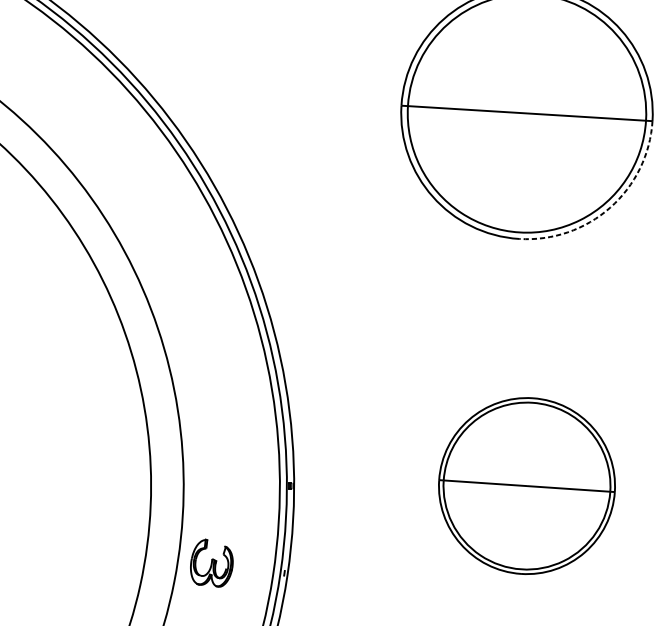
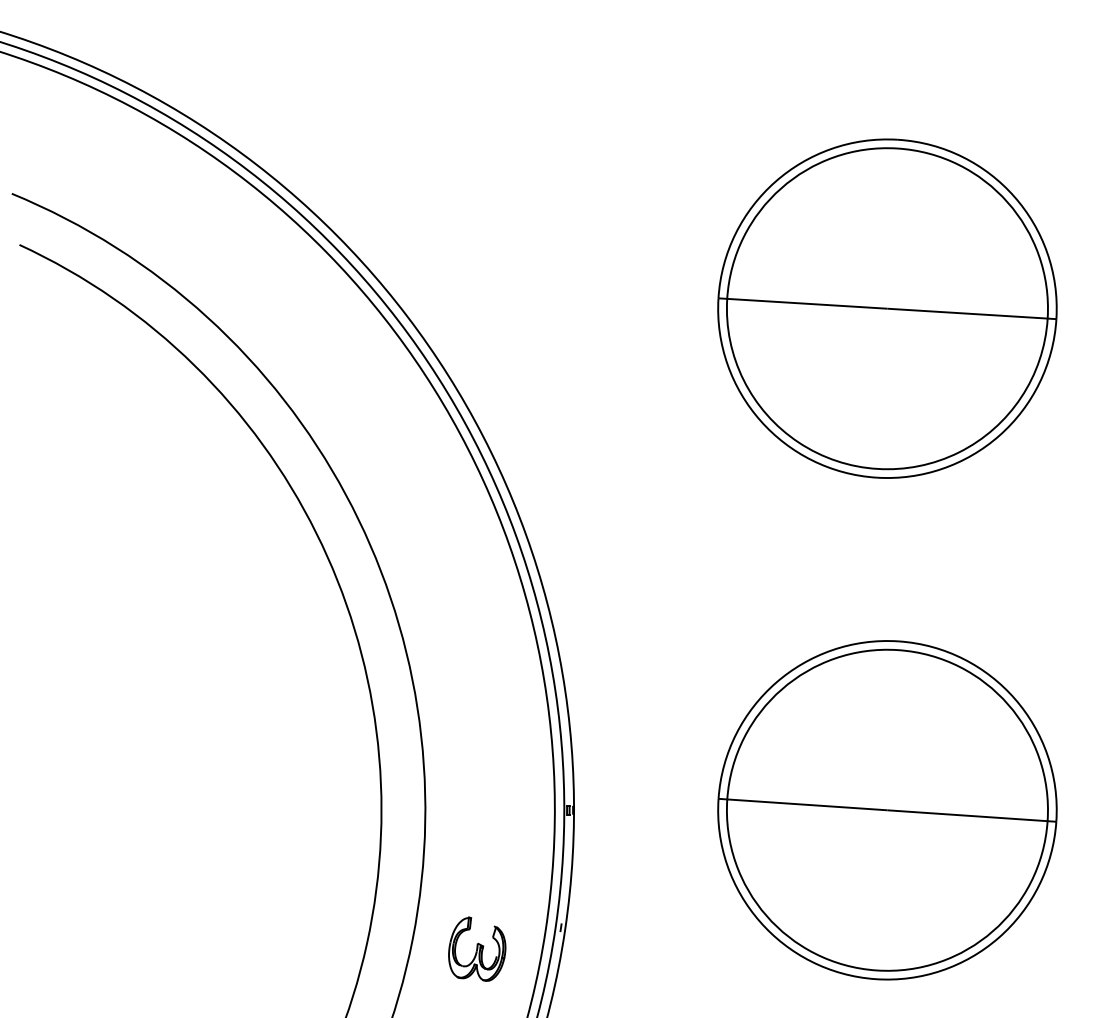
arc: (610, 207) -> (999, 435), dashed -> solid
part: (527, 486) -> (887, 810), size x1.43
part: (212, 562) -> (477, 948), moved

